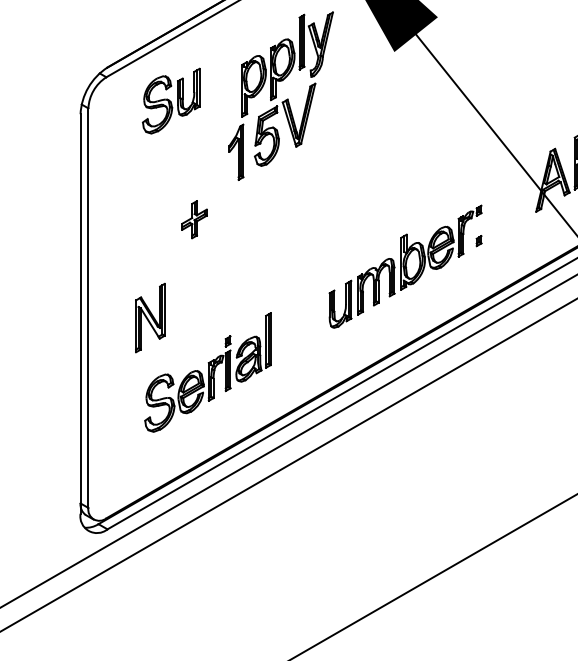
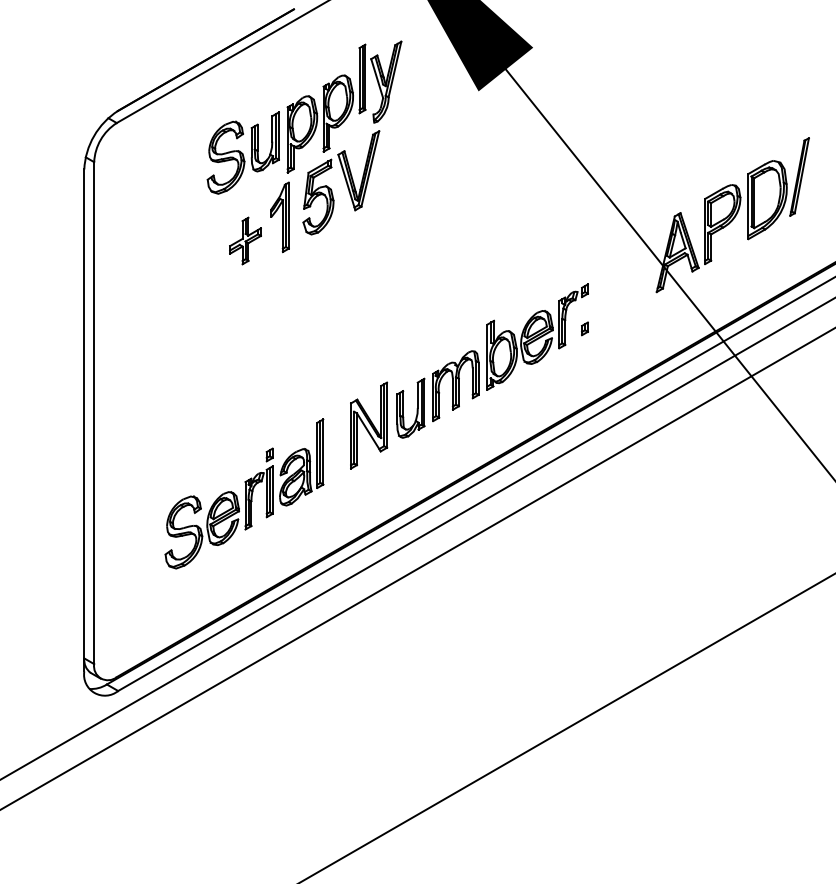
part: (170, 100) -> (242, 152), moved
part: (194, 219) -> (245, 240), moved
part: (150, 318) -> (369, 425), moved

